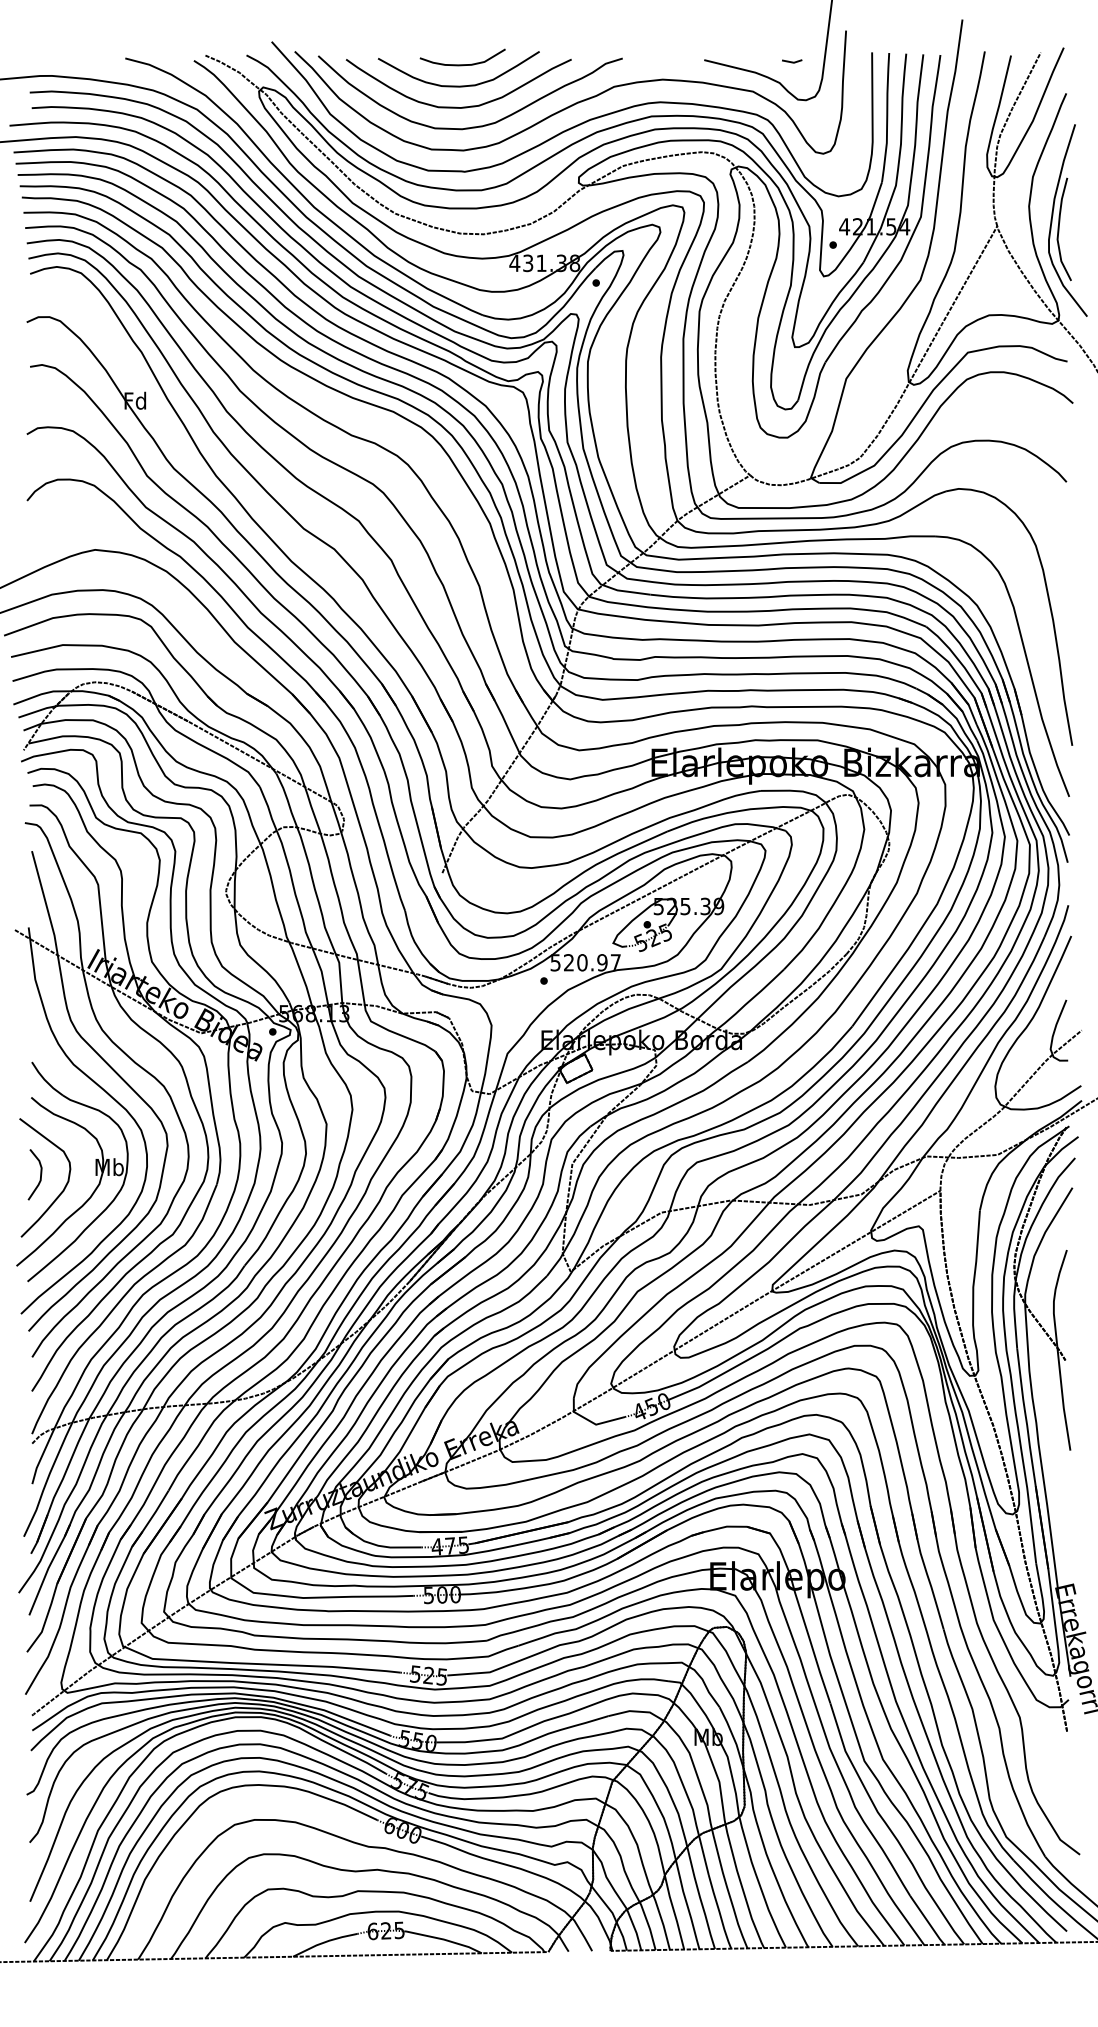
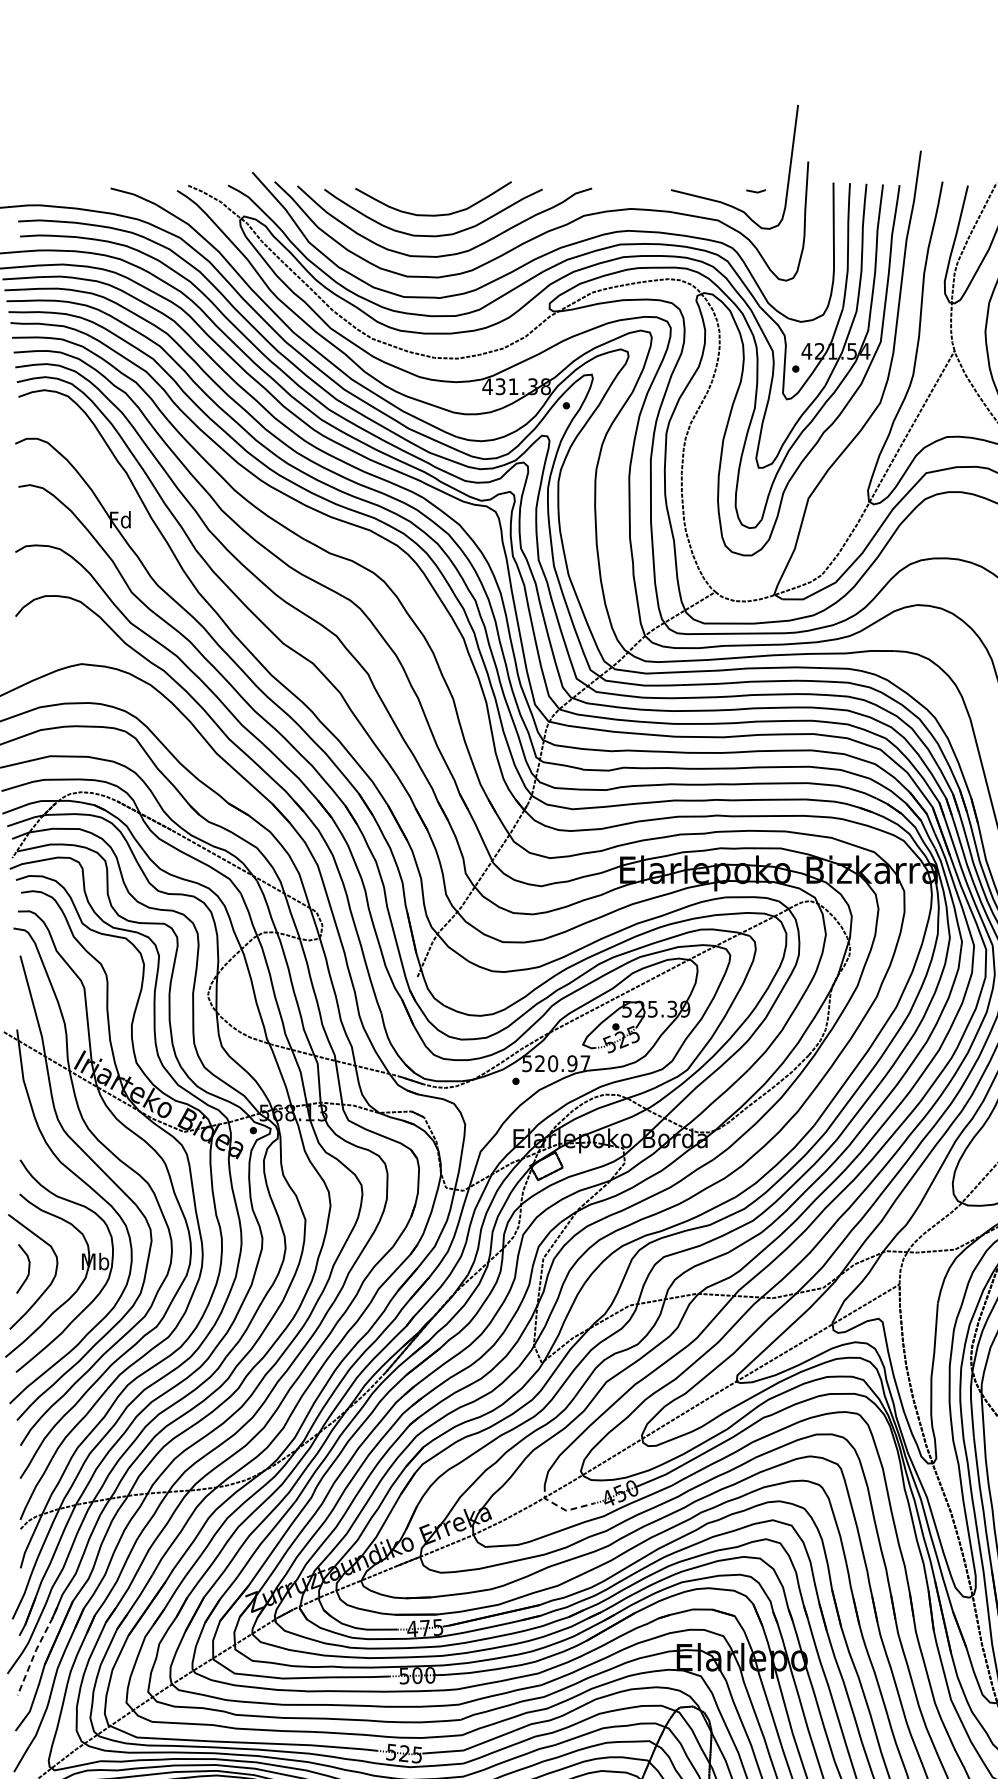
curve: (462, 64) -> (437, 194), removed
line: (591, 1422) -> (561, 1508), solid -> dashed
line: (48, 1568) -> (36, 1649), solid -> dashed

